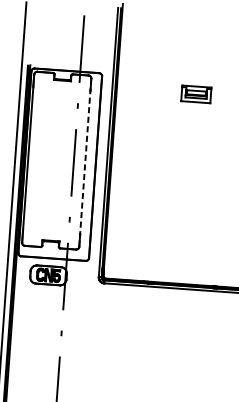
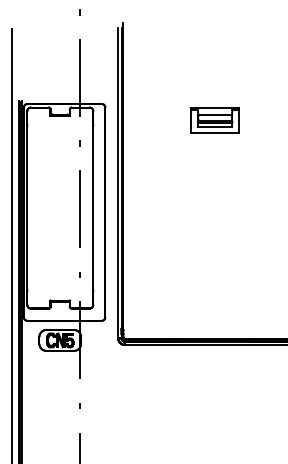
part: (195, 94) -> (214, 120), size x1.43
line: (85, 163) -> (93, 208), dashed -> solid

